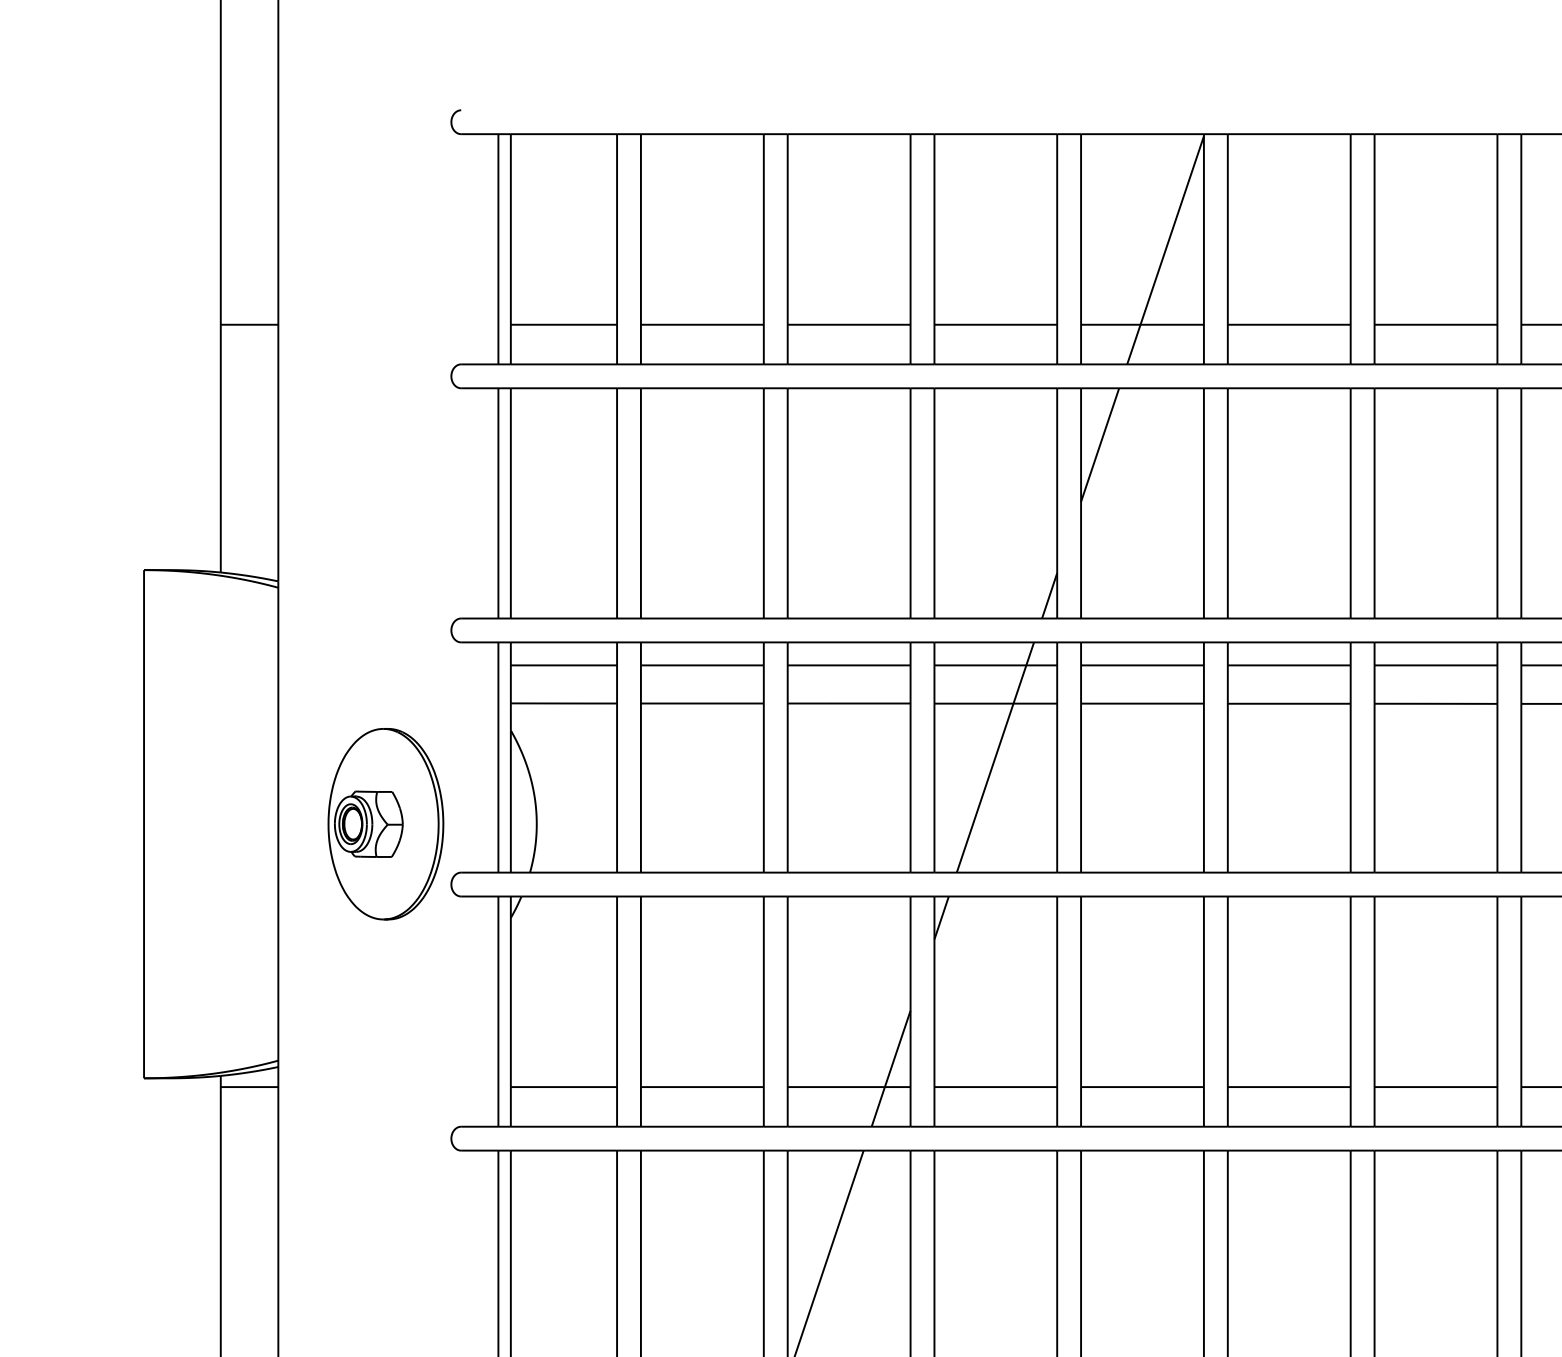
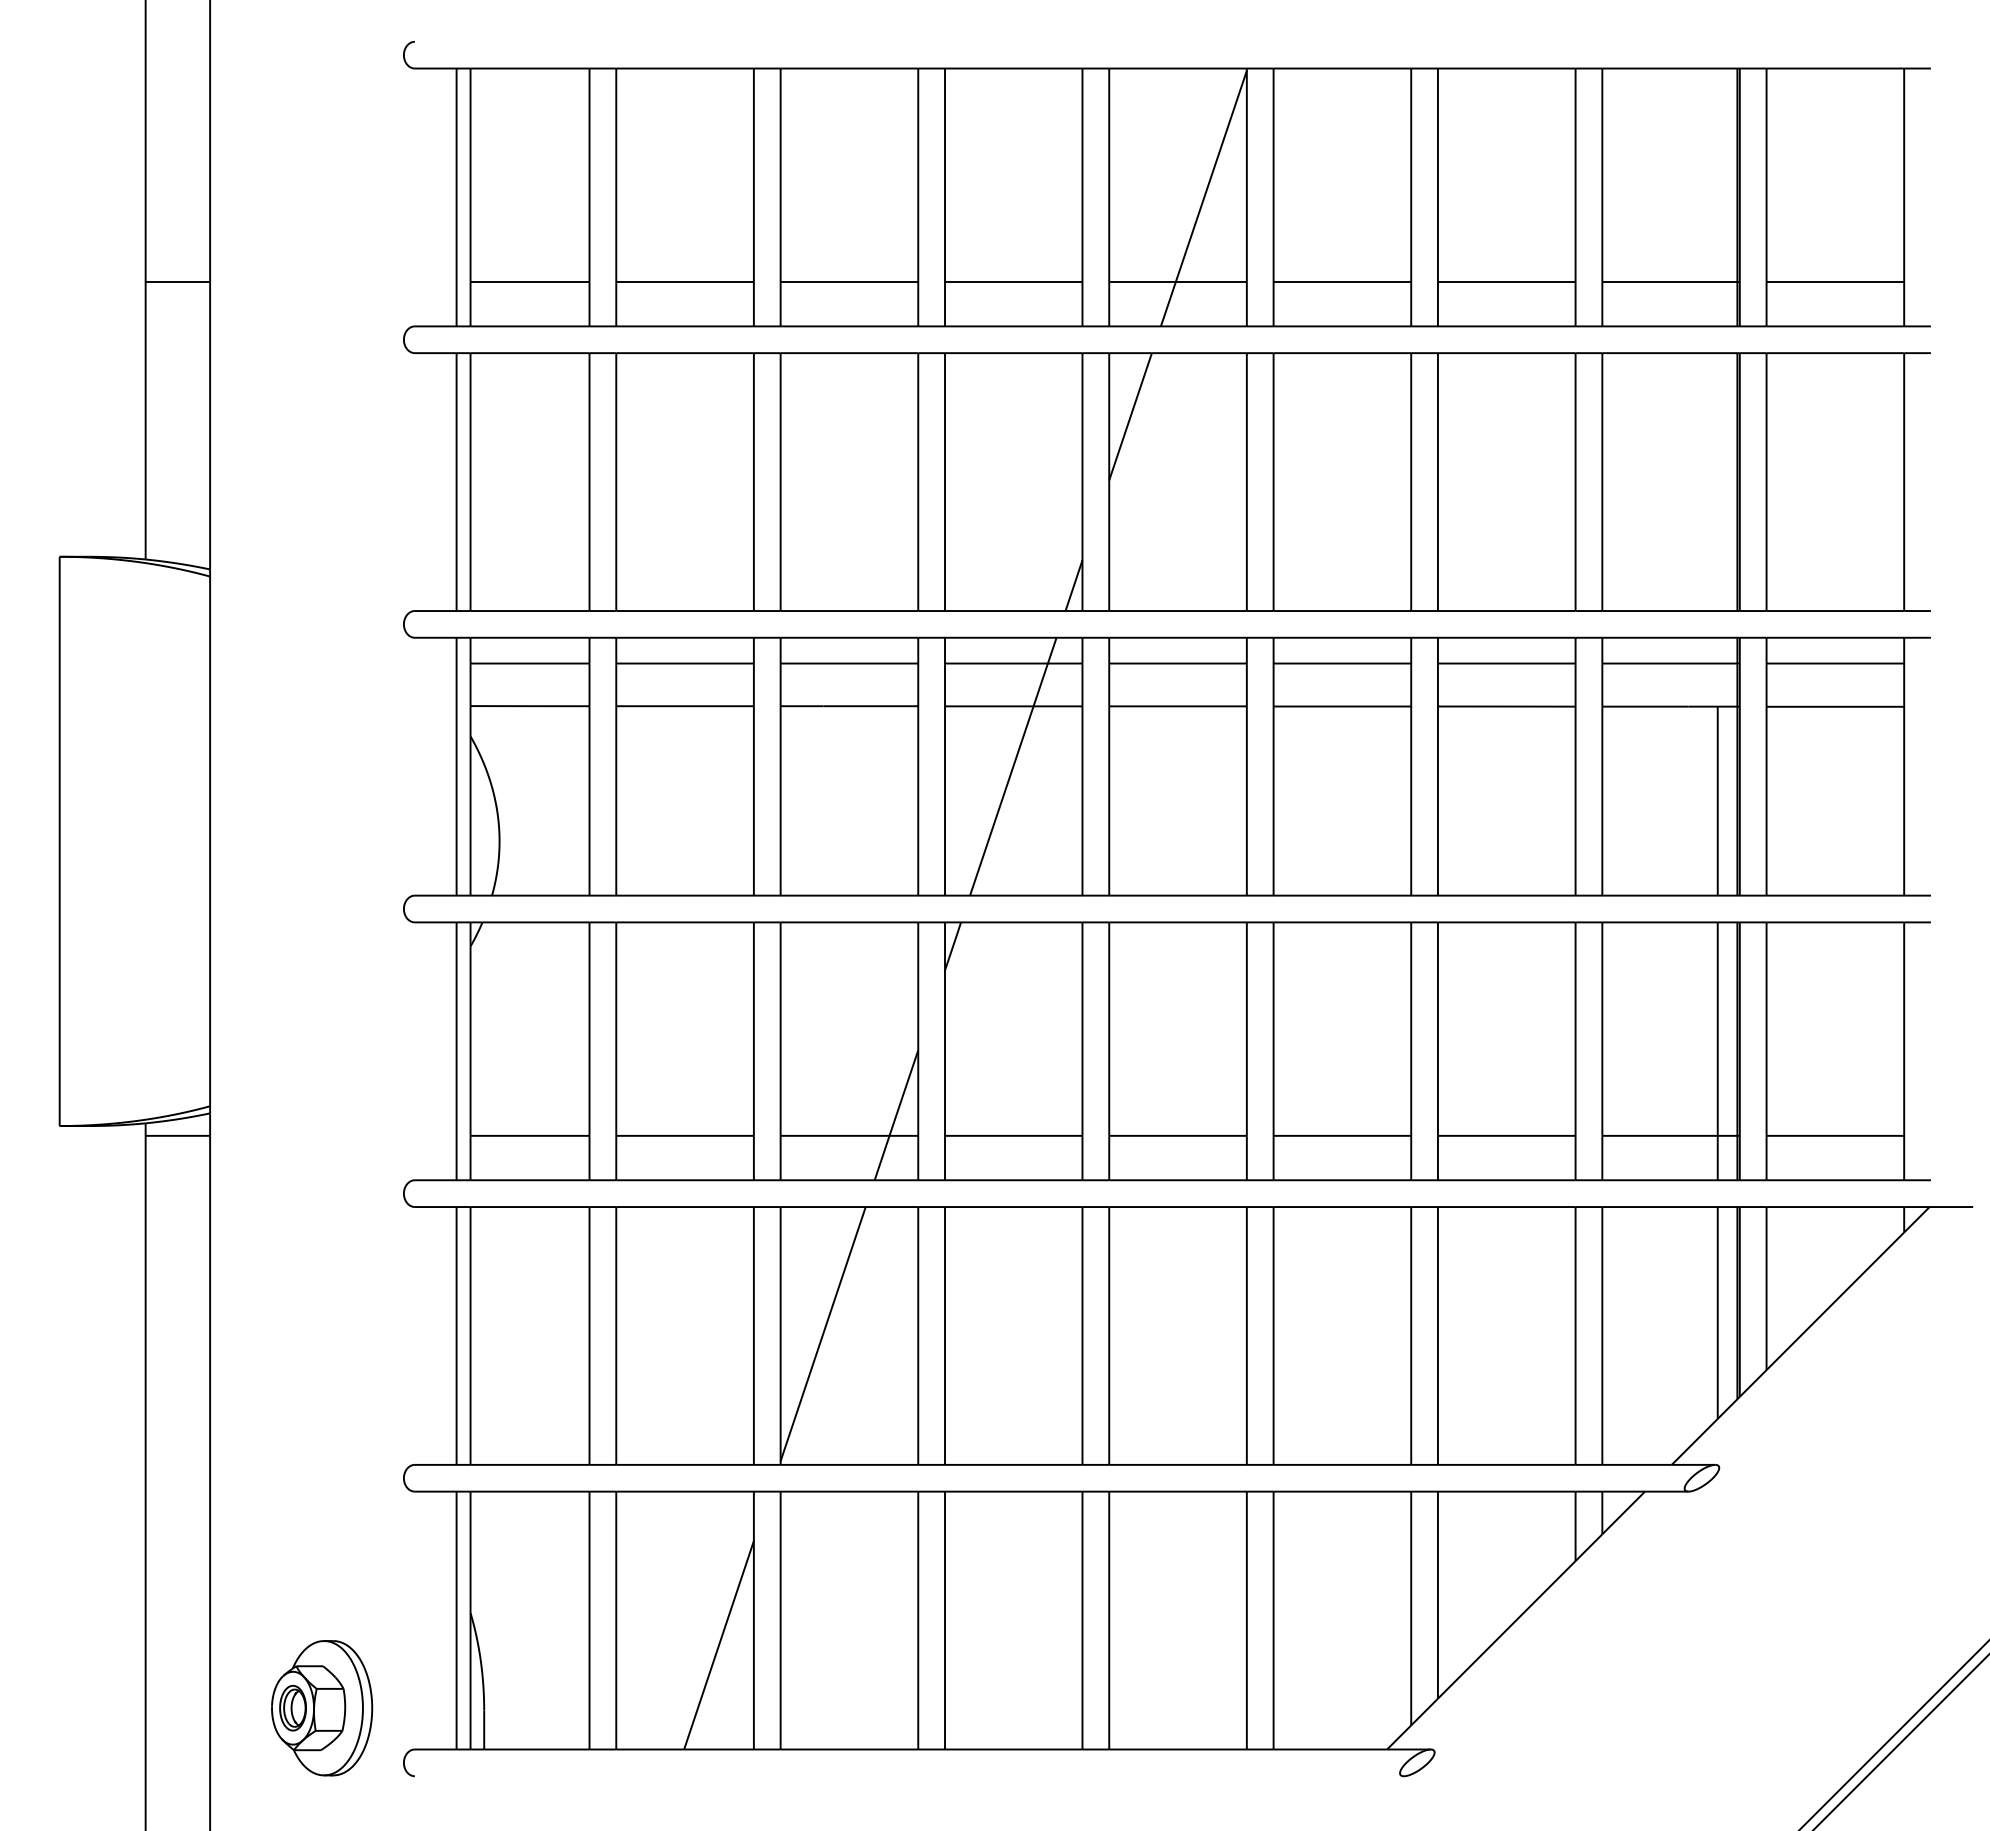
part: (385, 824) -> (330, 841), removed

